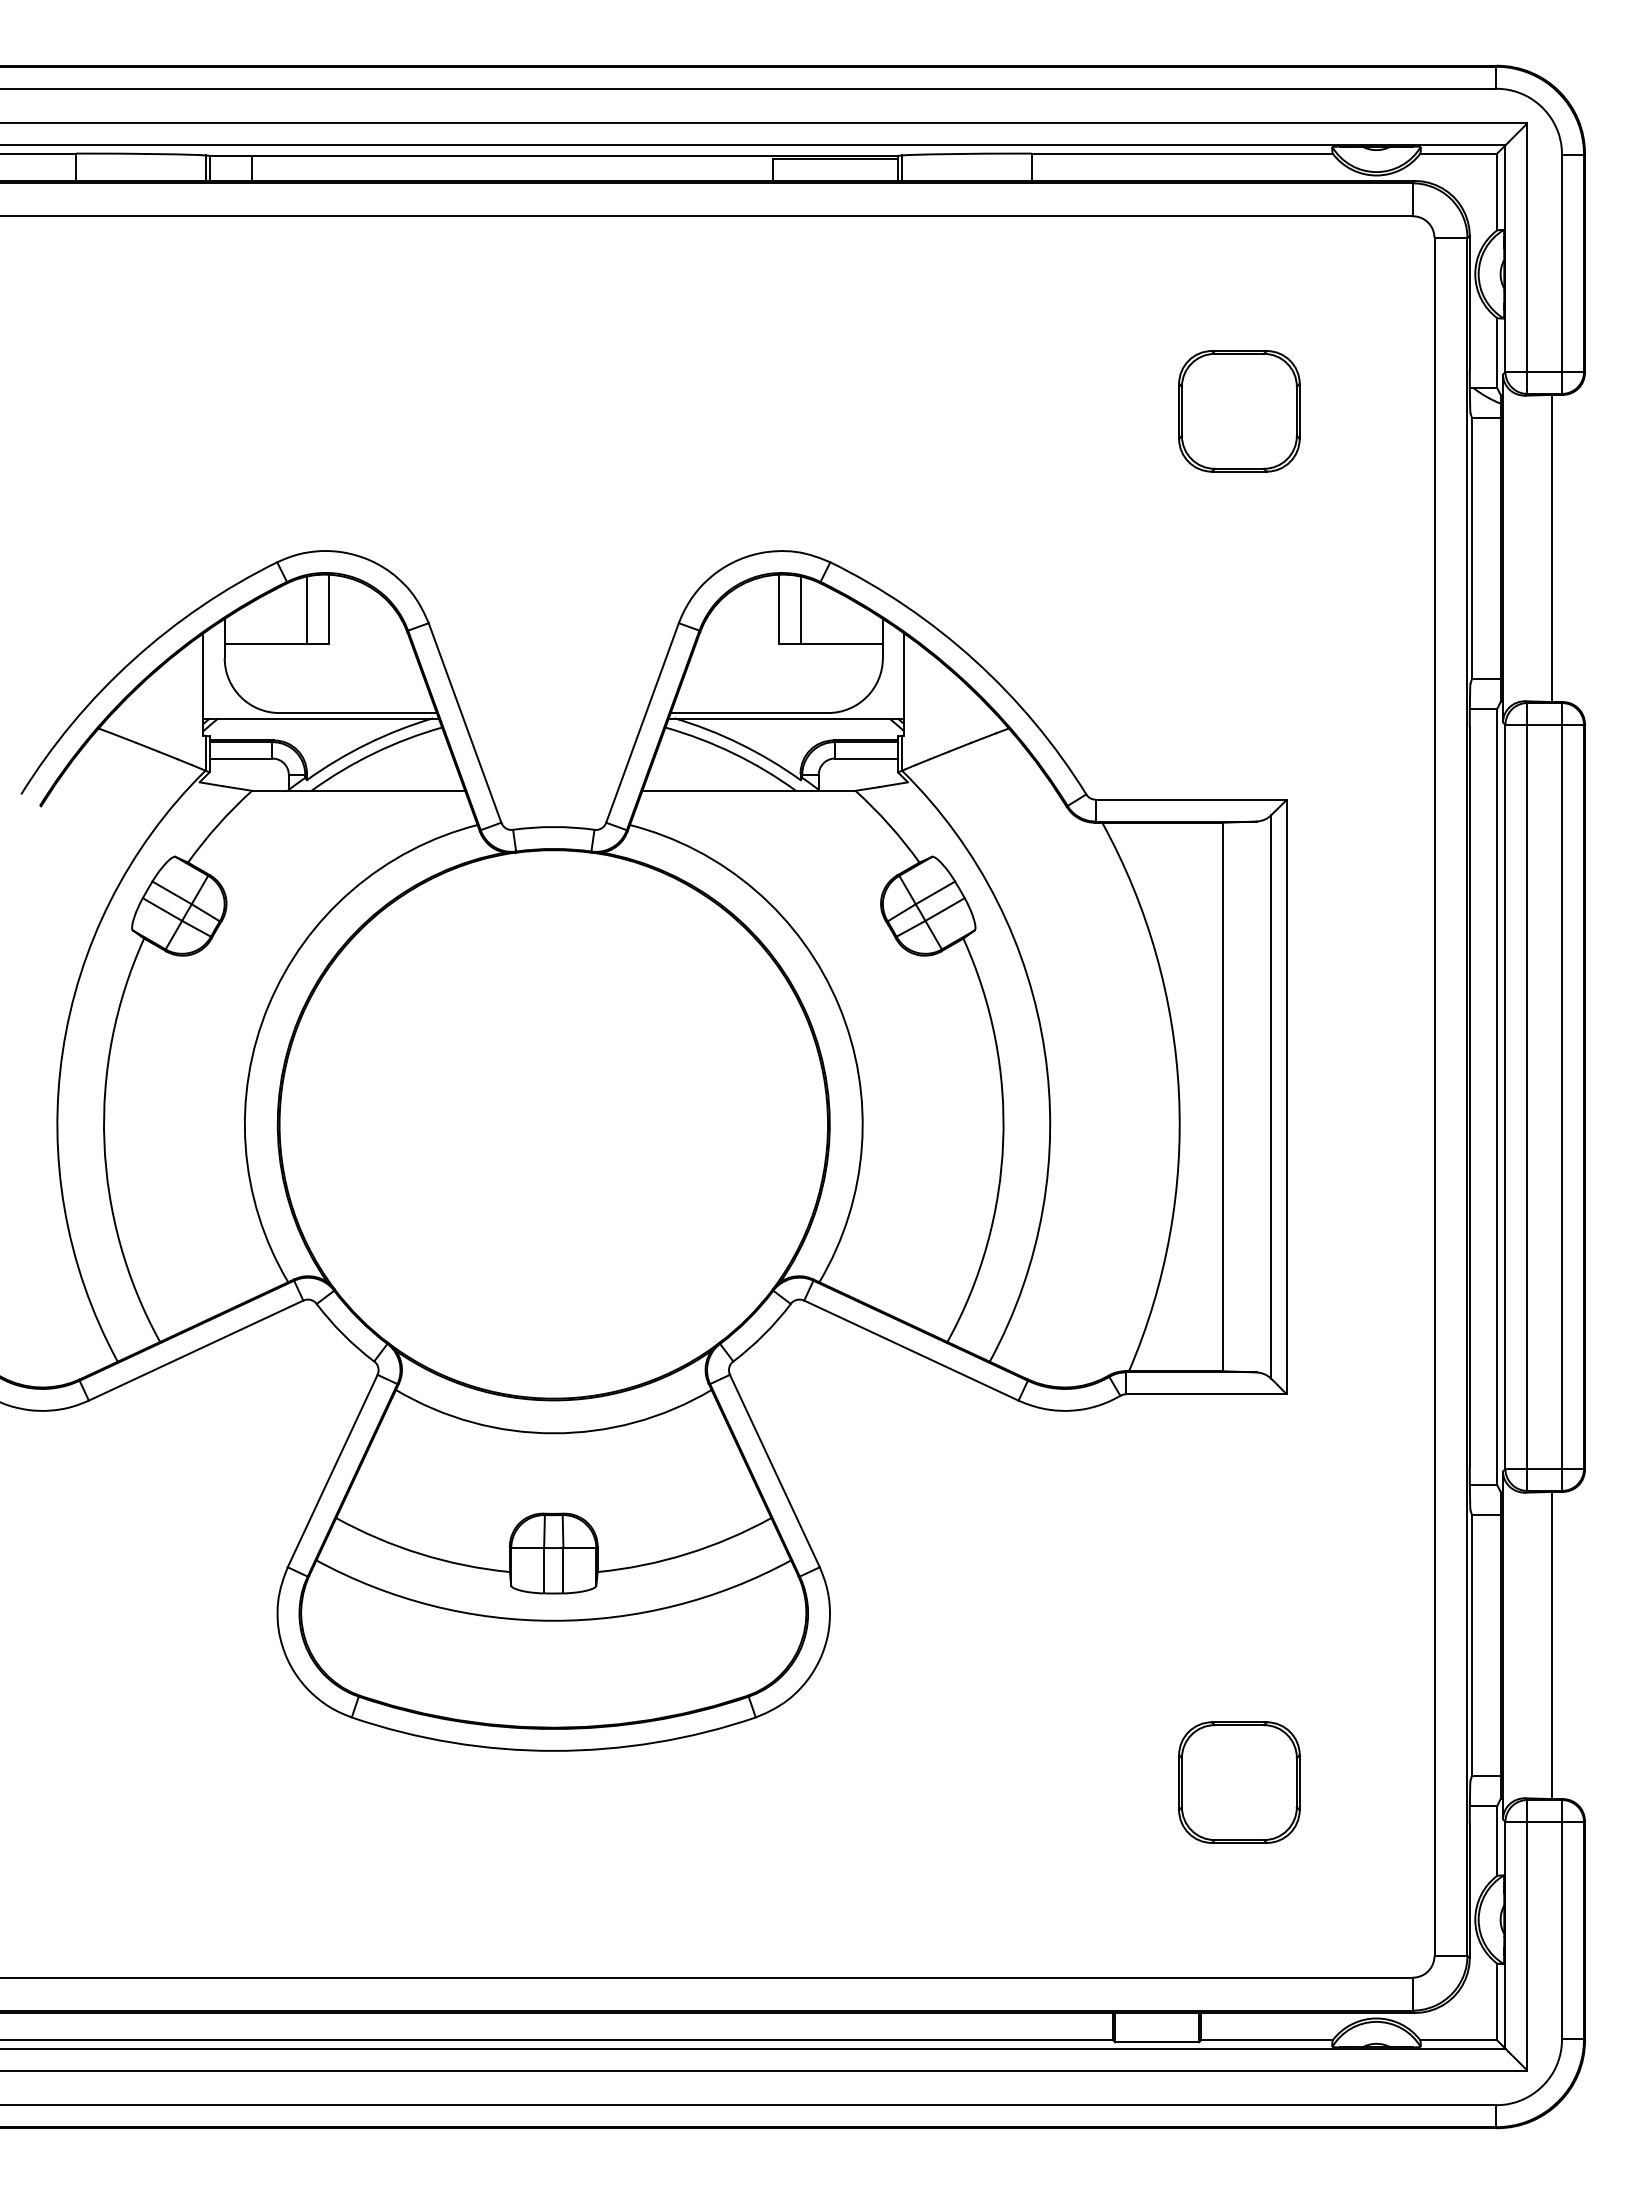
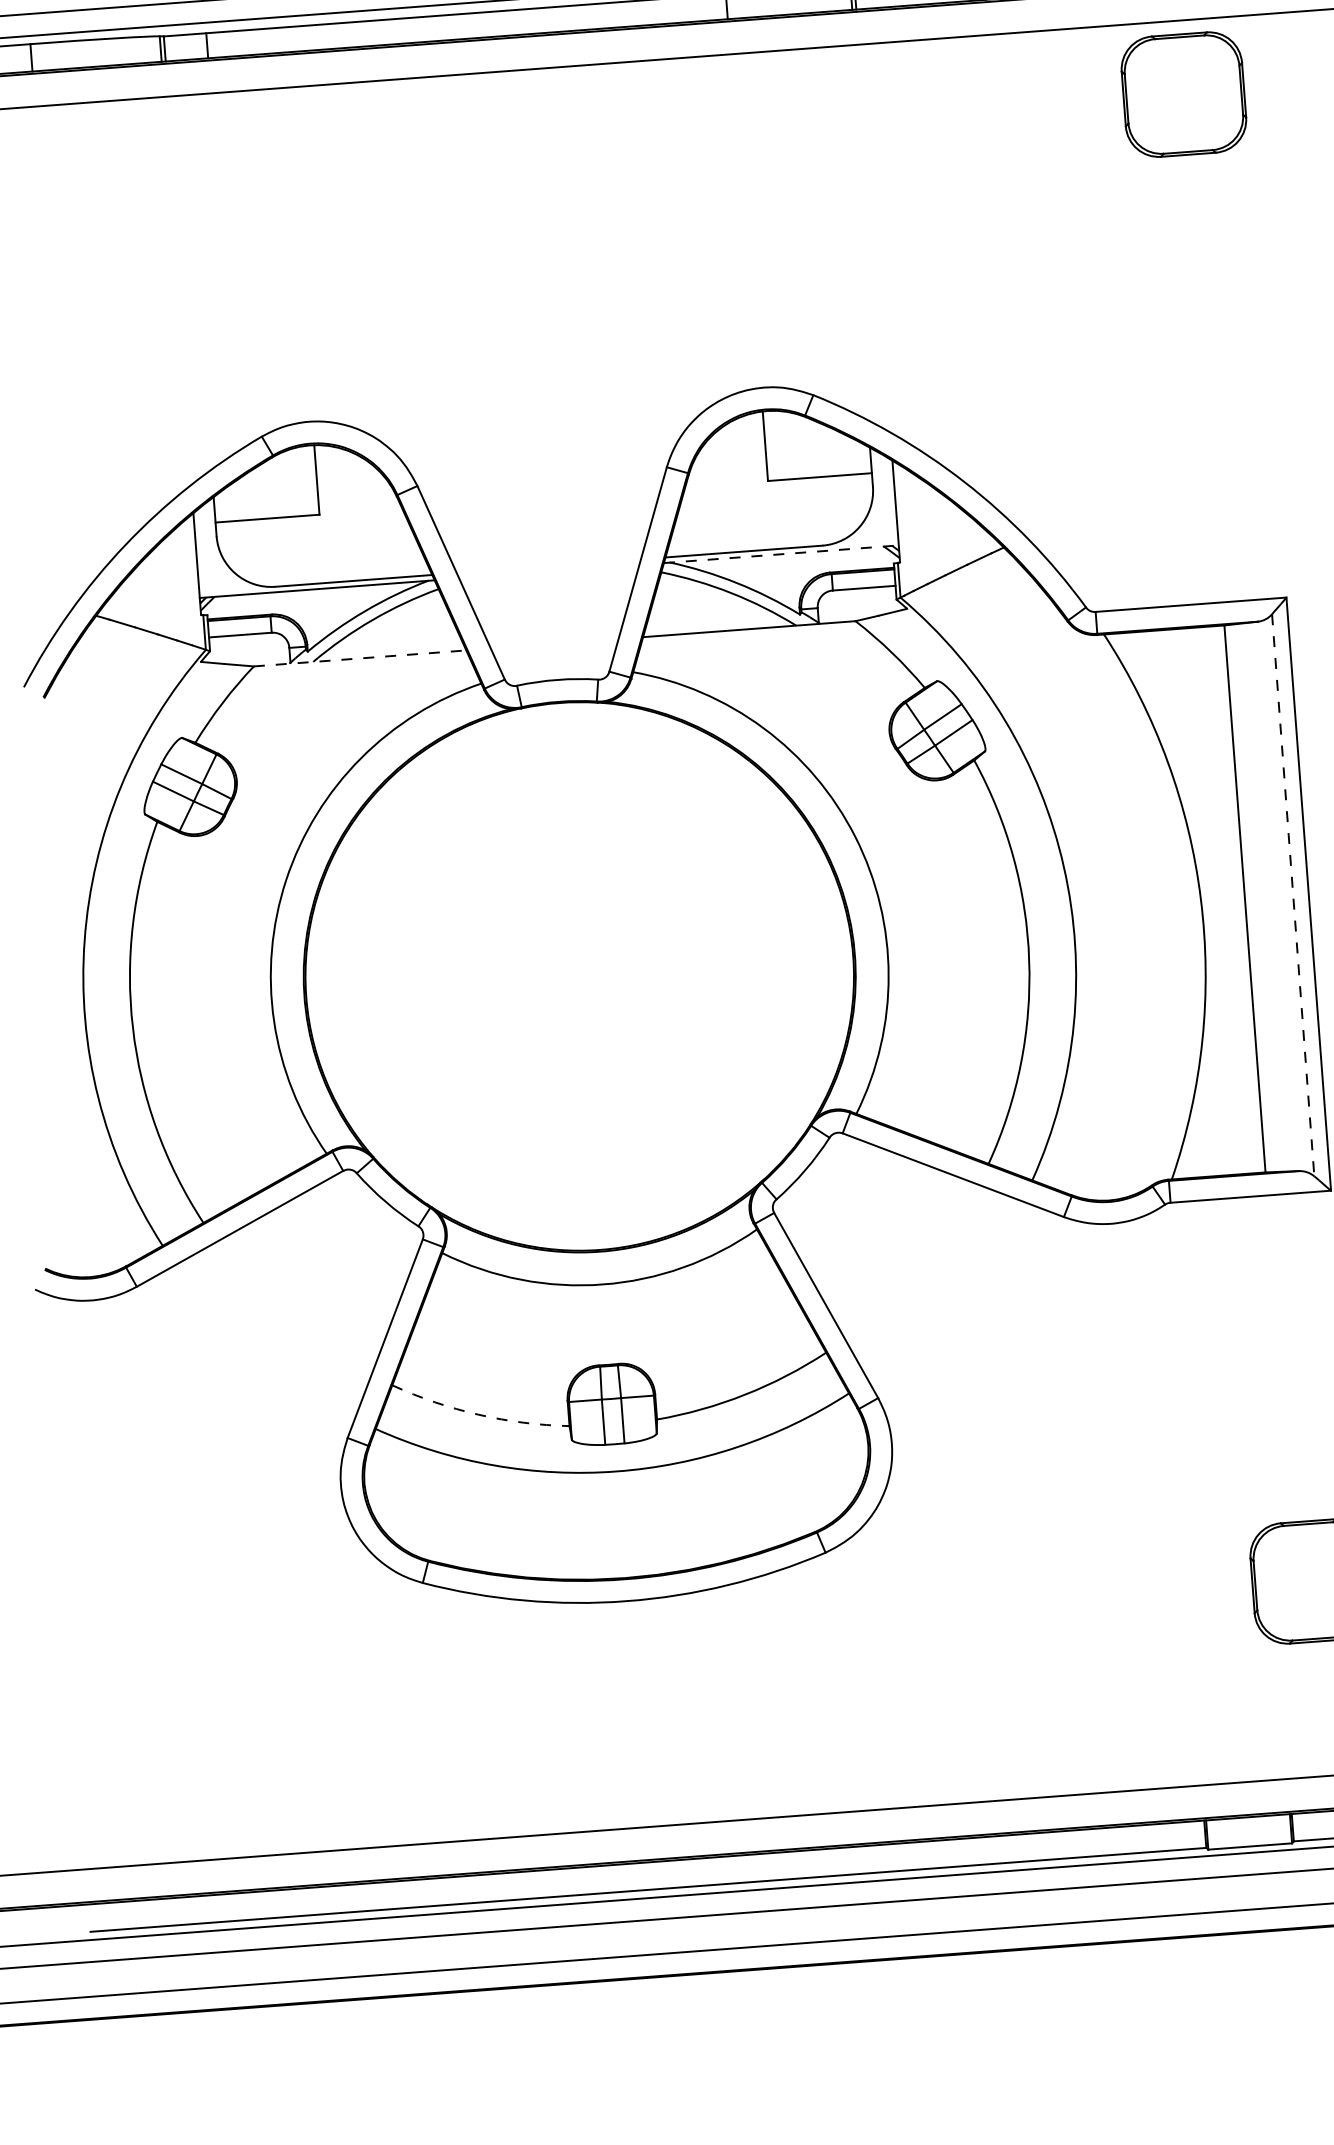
part: (1239, 411) -> (1184, 94), moved
line: (306, 610) -> (294, 482), removed
line: (800, 610) -> (787, 445), removed
line: (786, 718) -> (781, 554), solid -> dashed
line: (358, 790) -> (359, 658), solid -> dashed
line: (1271, 1097) -> (1293, 895), solid -> dashed
arc: (420, 1553) -> (478, 1414), solid -> dashed

